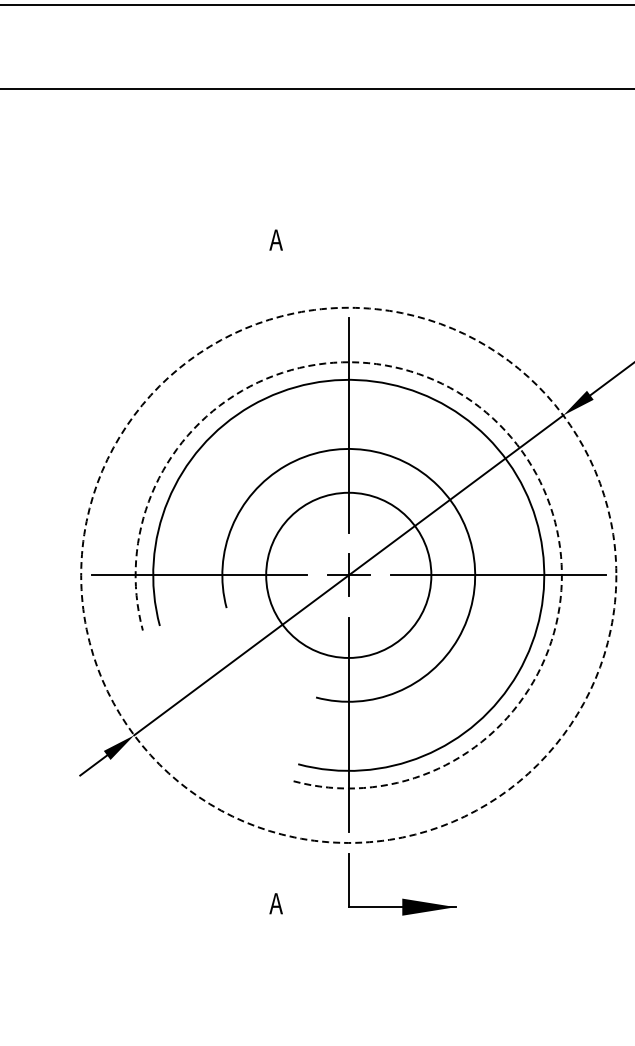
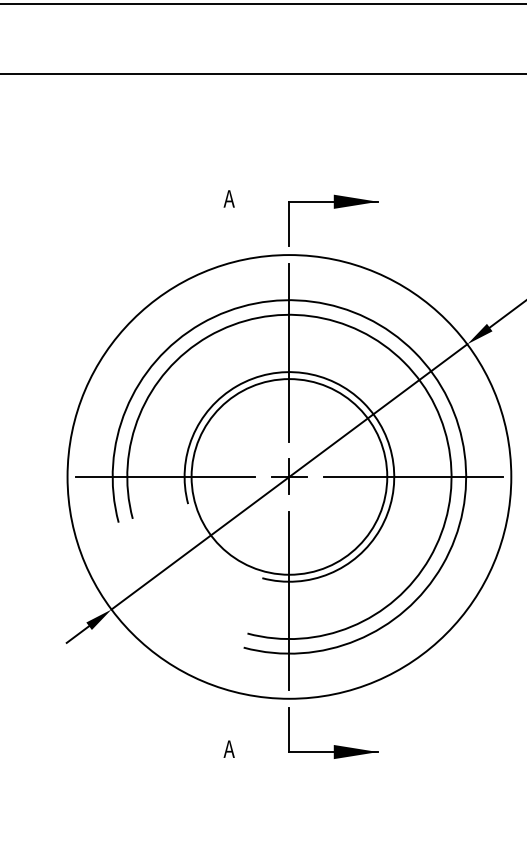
part: (402, 251) -> (333, 208), added
arc: (499, 424) -> (414, 351), dashed -> solid
circle: (348, 574) -> (289, 476), dashed -> solid
circle: (348, 575) -> (289, 477), size x1.43

